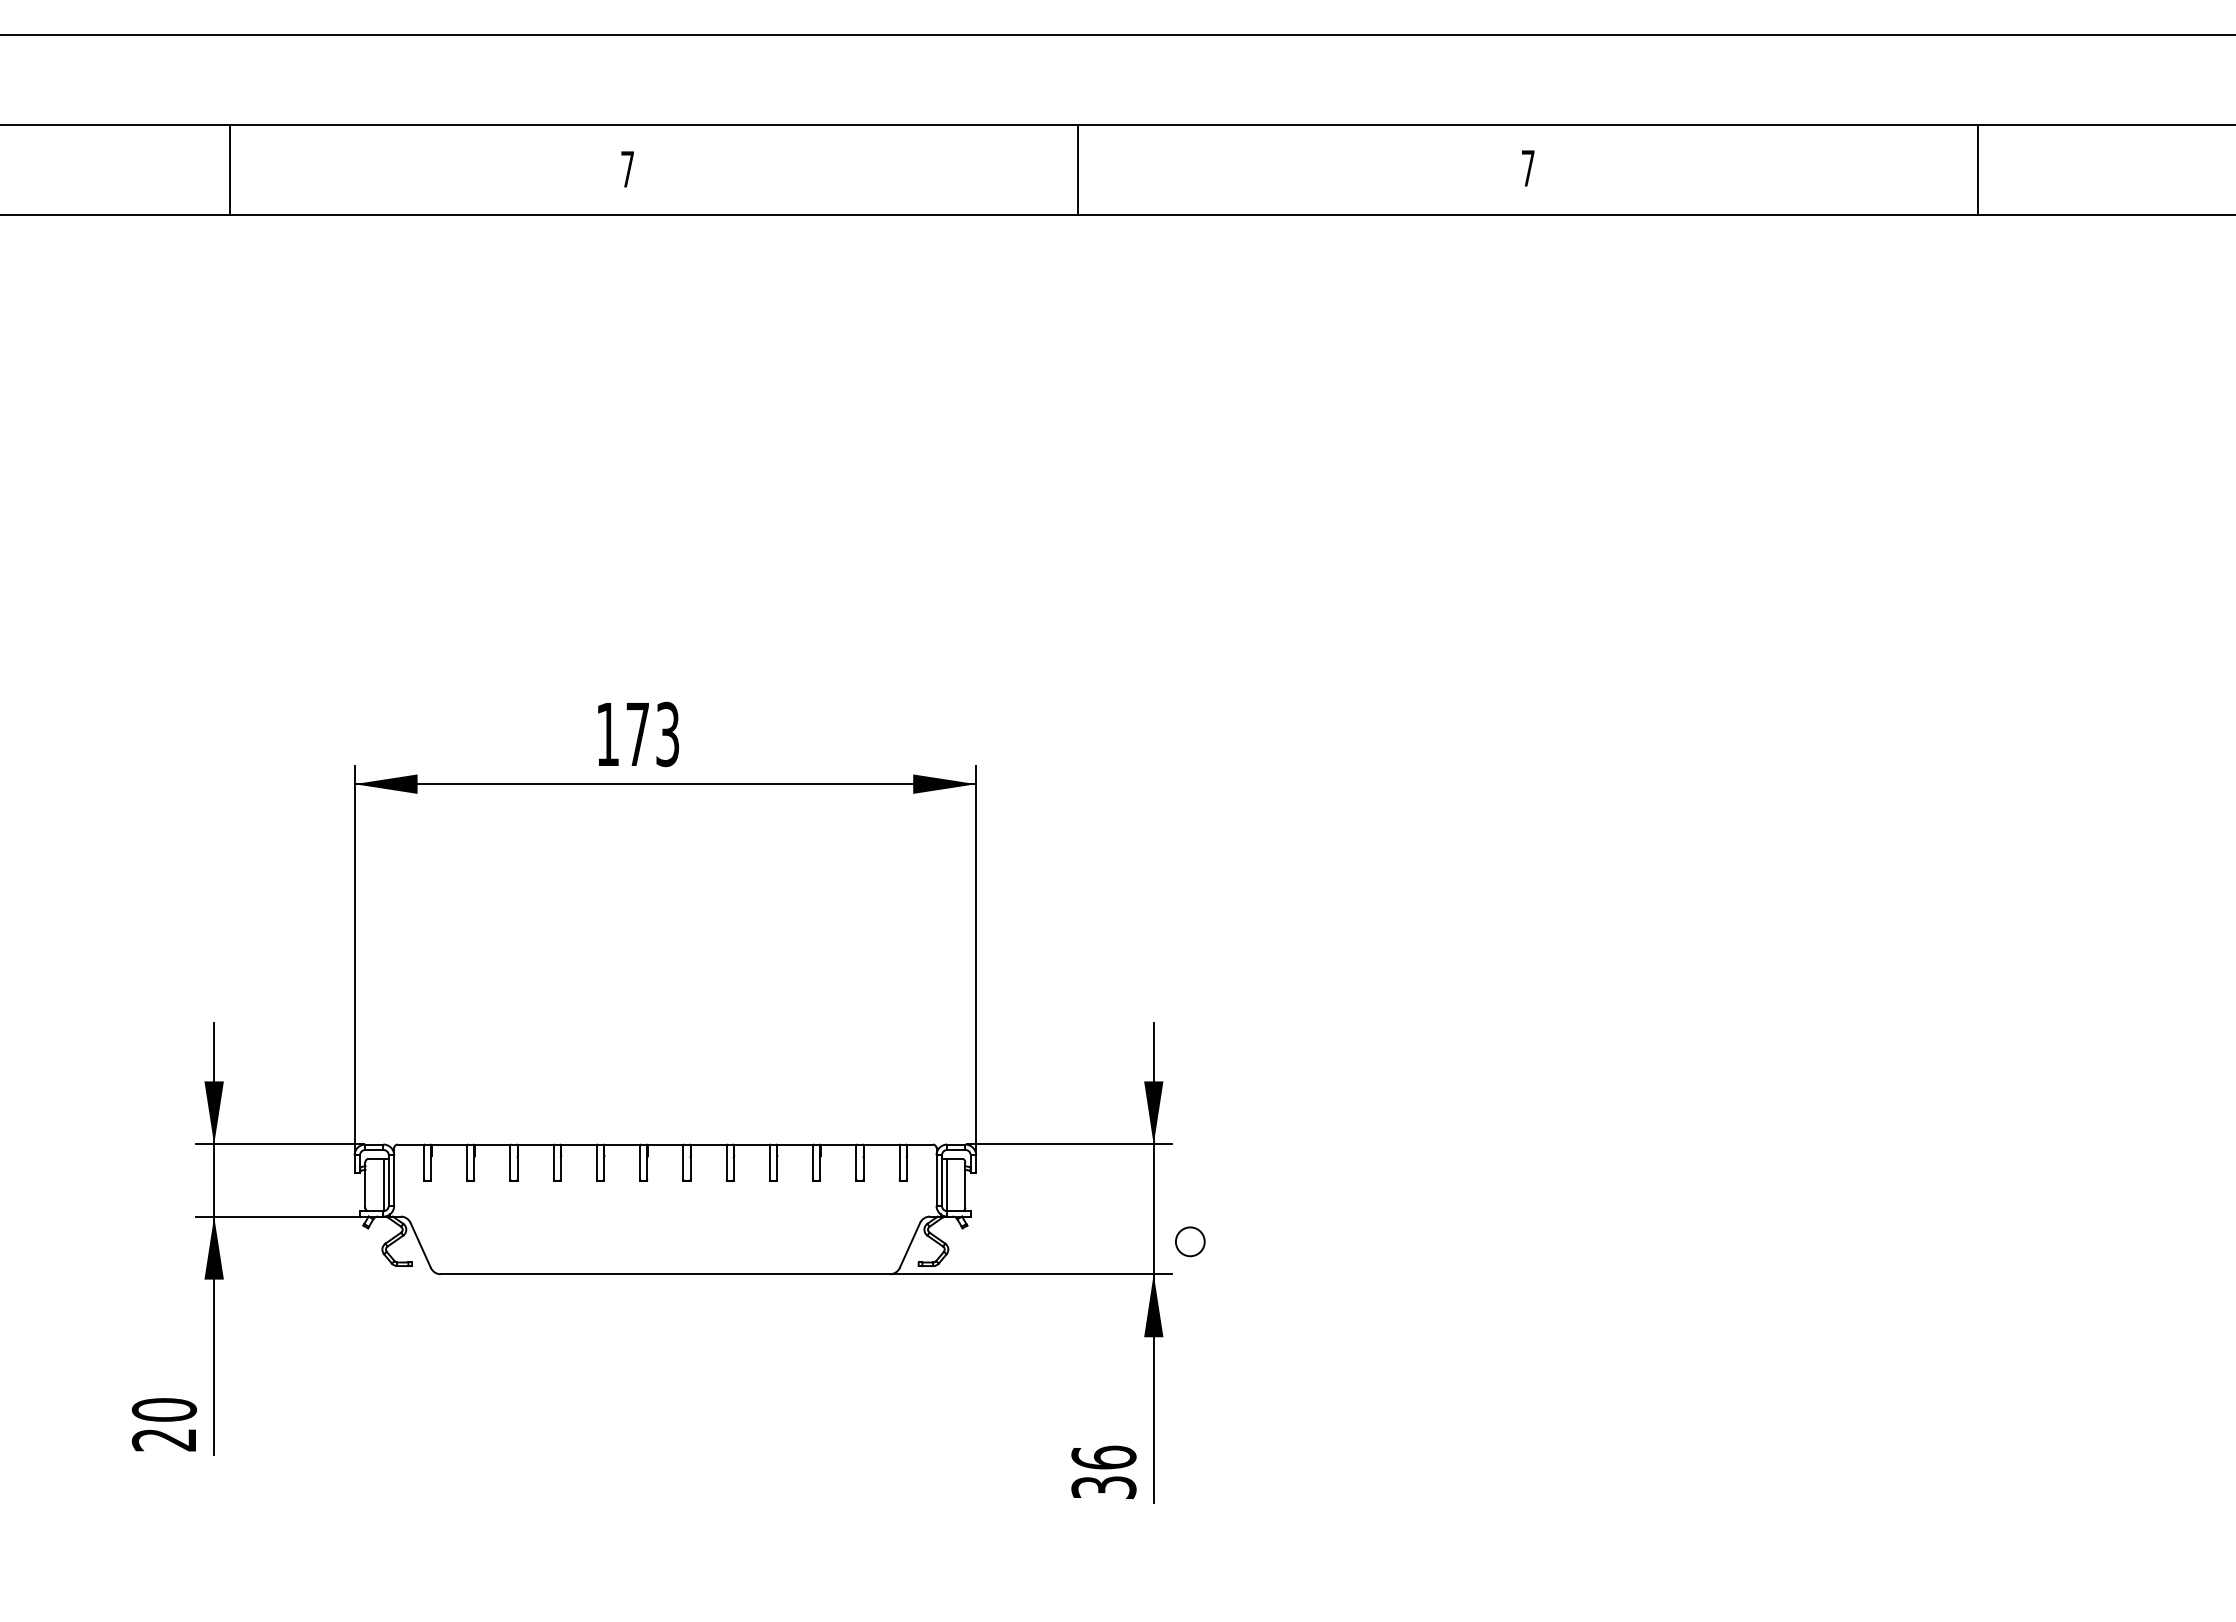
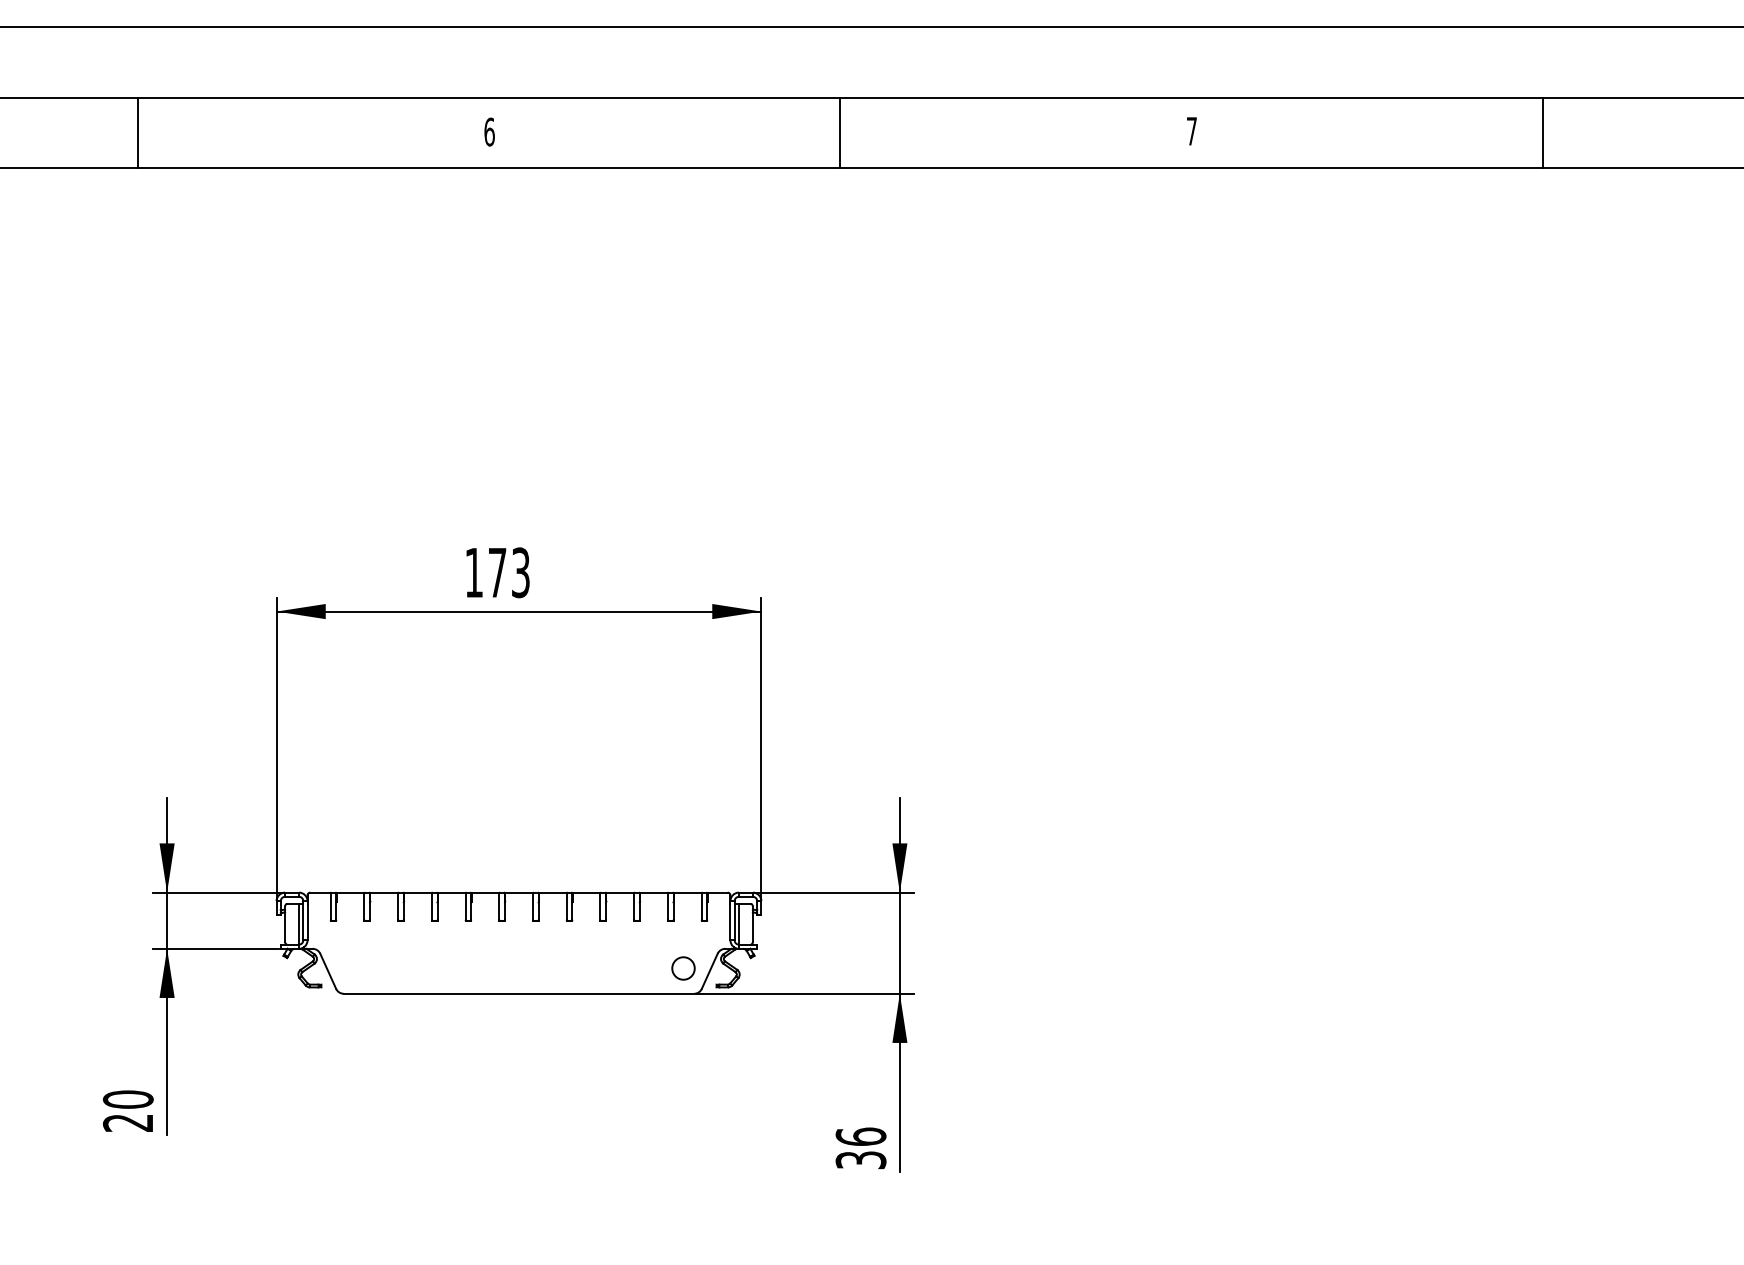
text: (627, 168) -> (489, 131), 7 -> 6
line: (229, 170) -> (137, 132), moved
circle: (1190, 1241) -> (683, 968), moved

